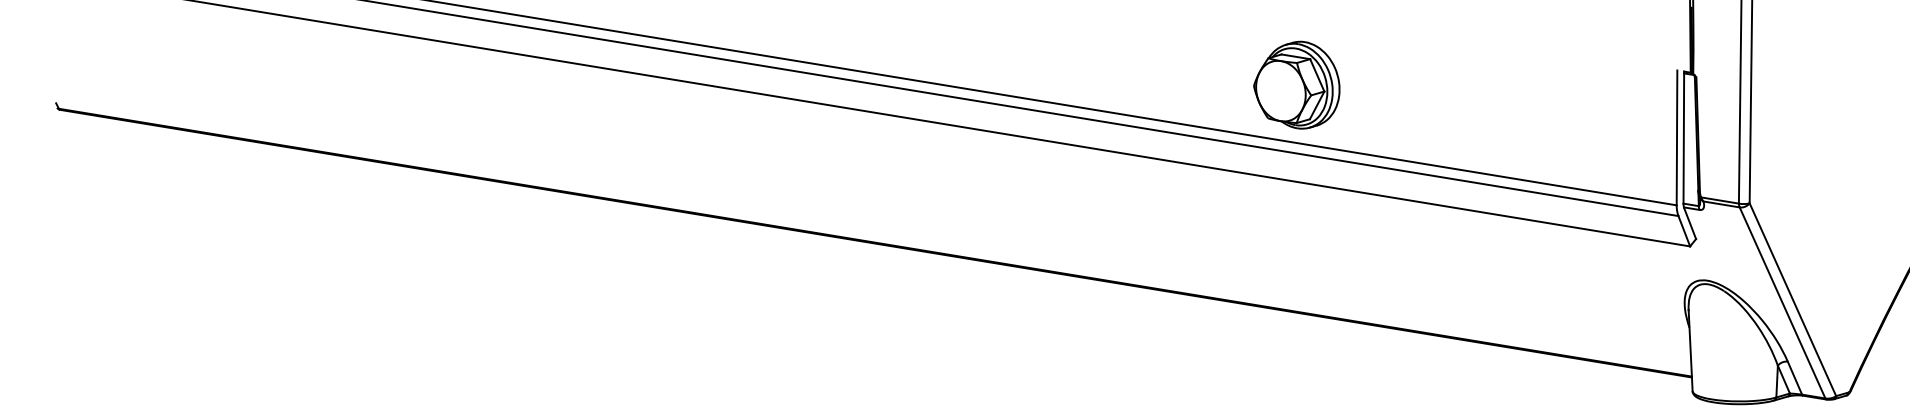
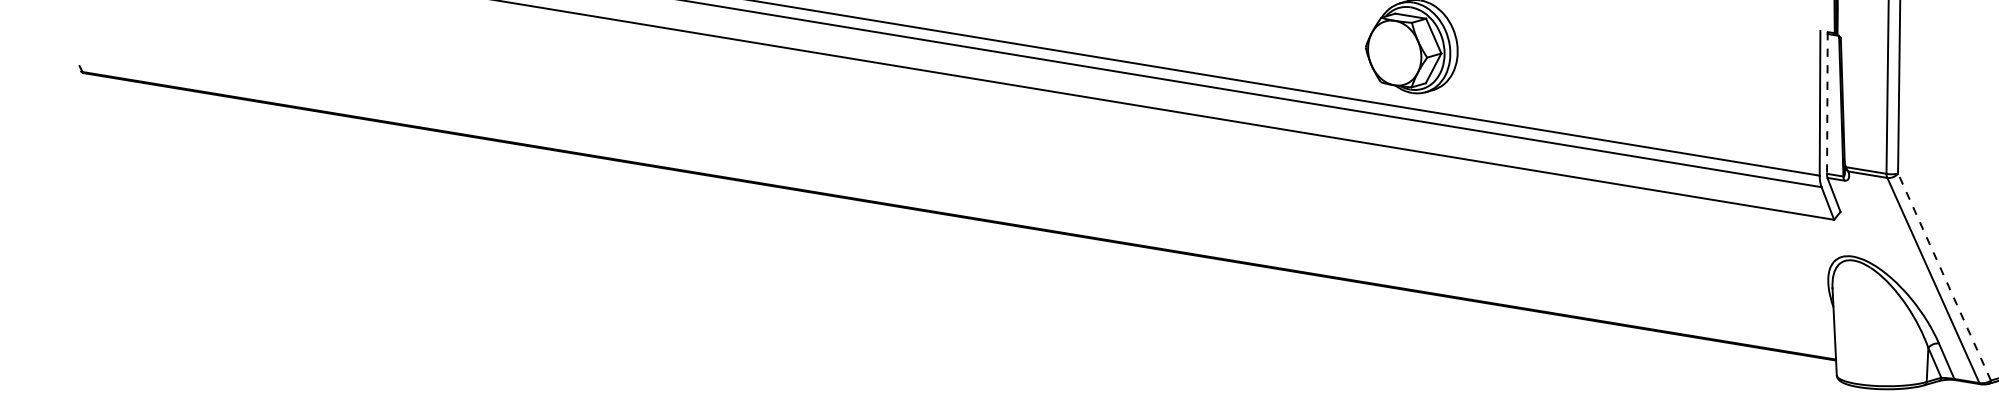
line: (1683, 137) -> (1827, 102), solid -> dashed
line: (1792, 299) -> (1944, 276), solid -> dashed

